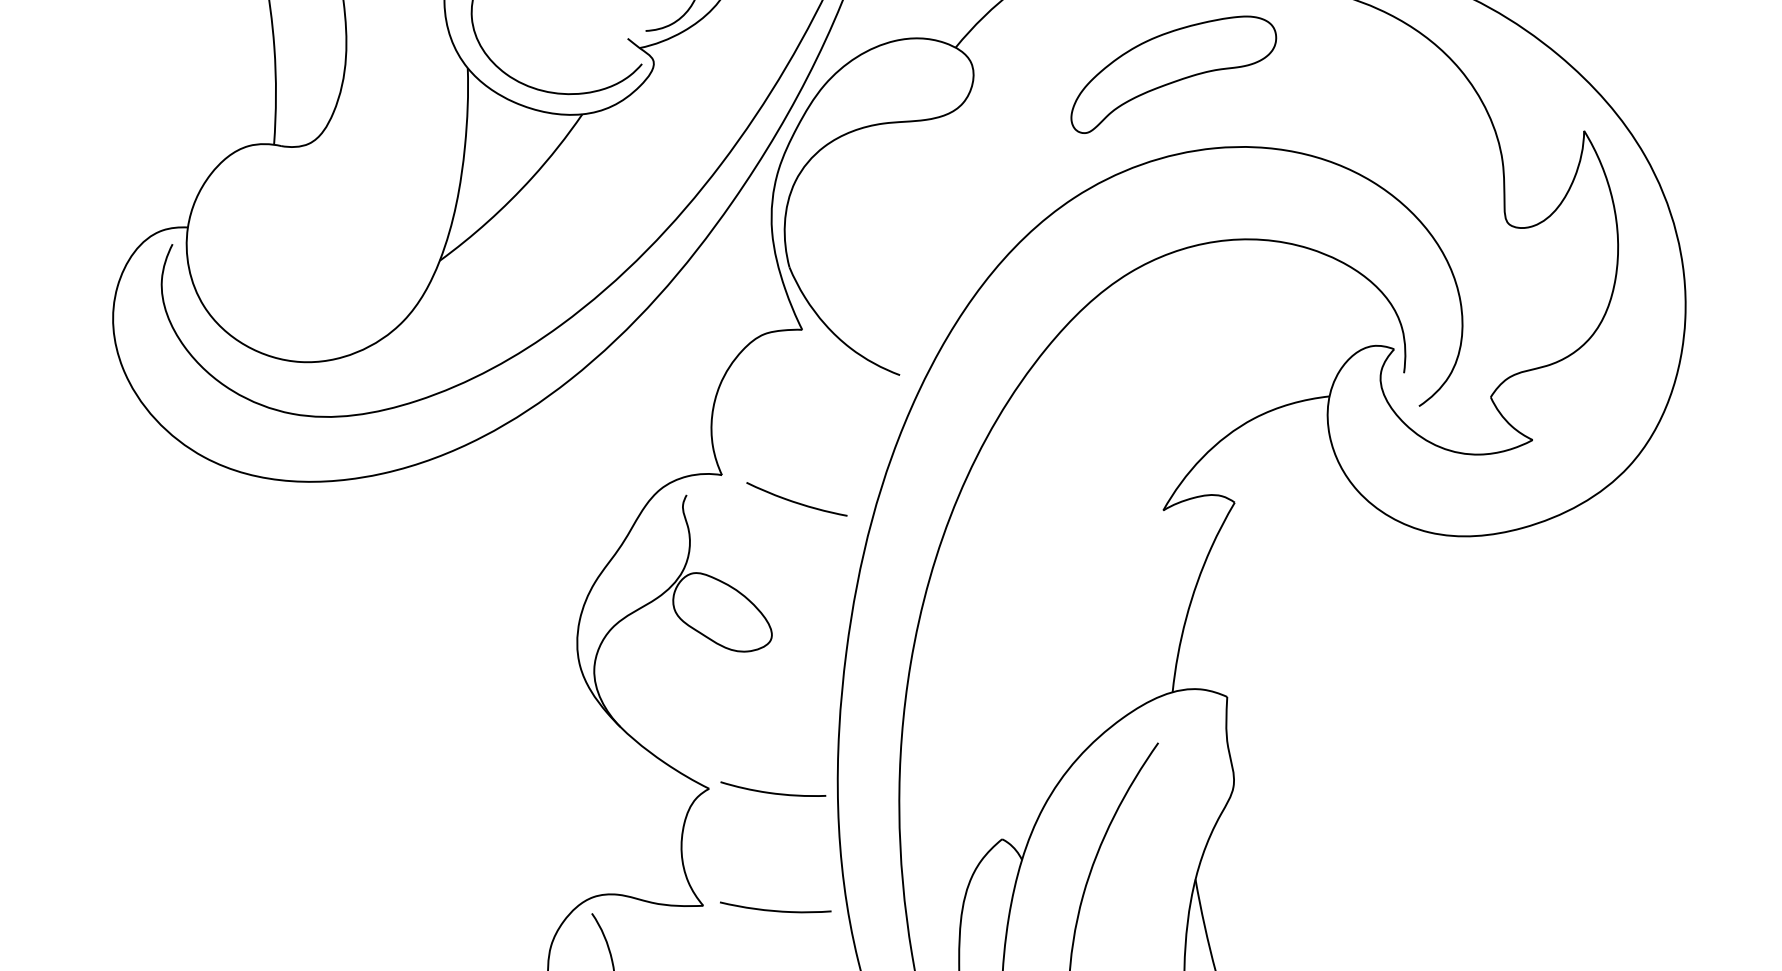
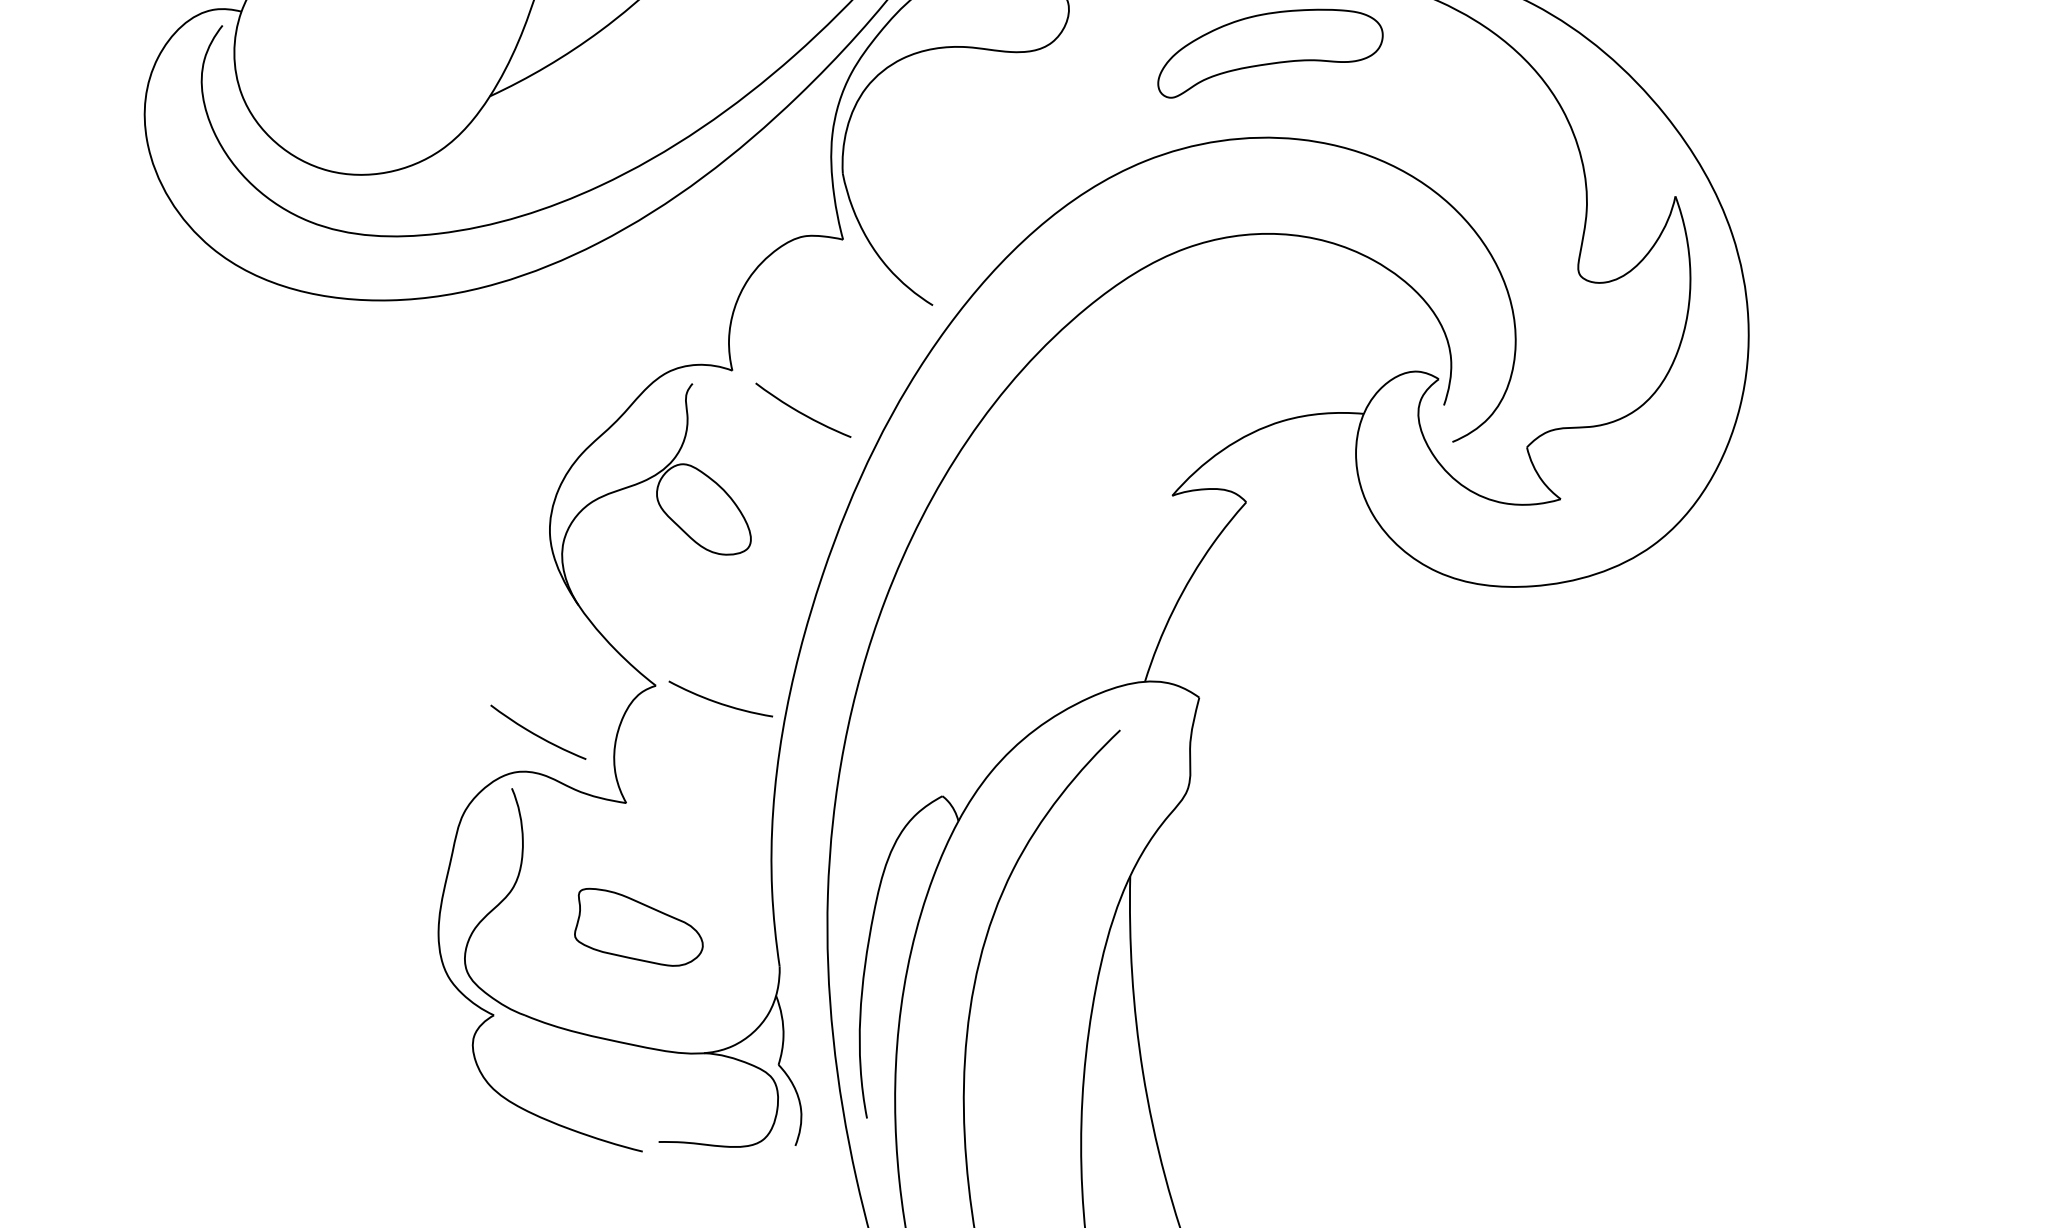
curve: (606, 857) -> (537, 734), added
curve: (774, 909) -> (697, 821), removed

